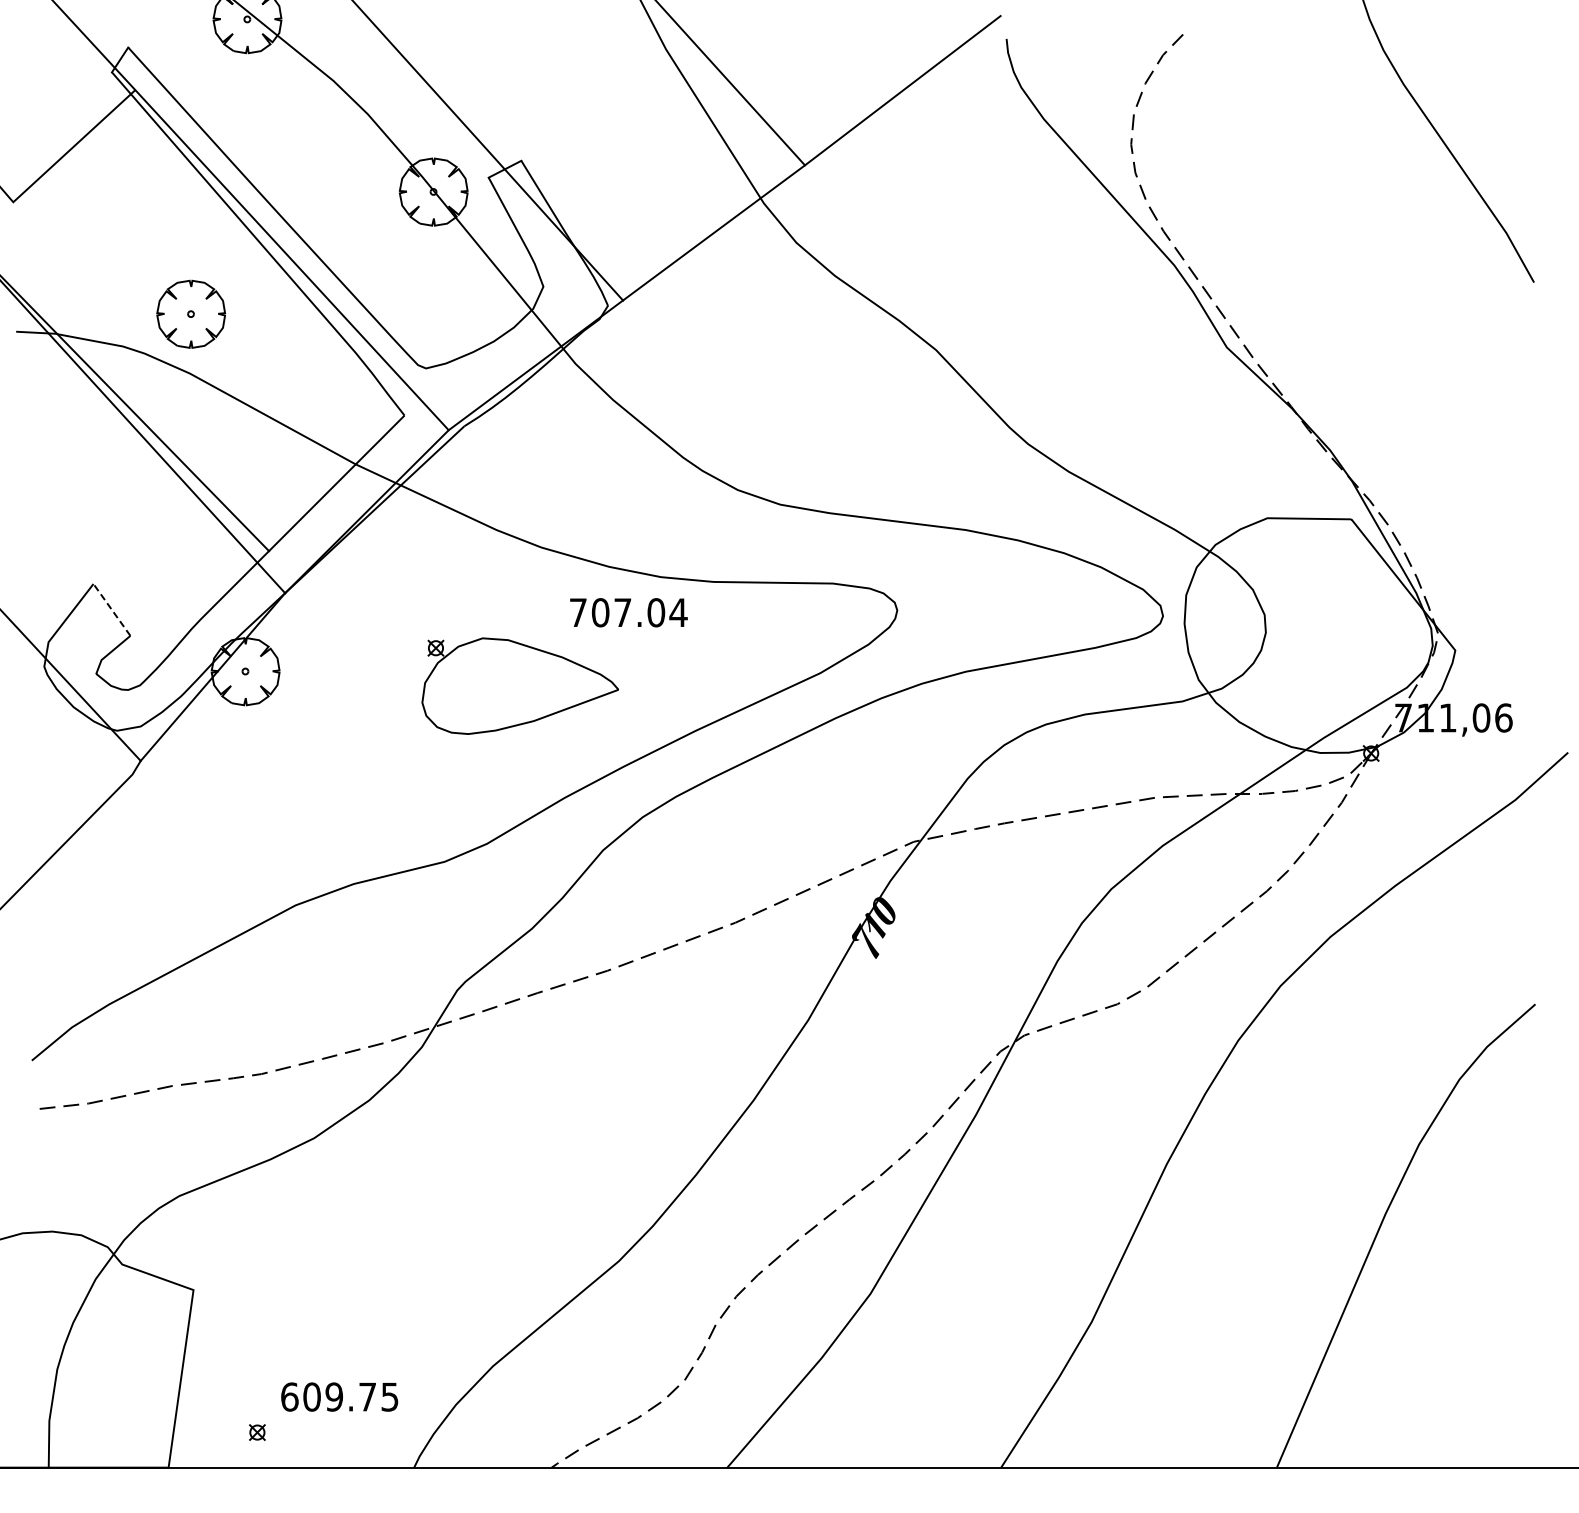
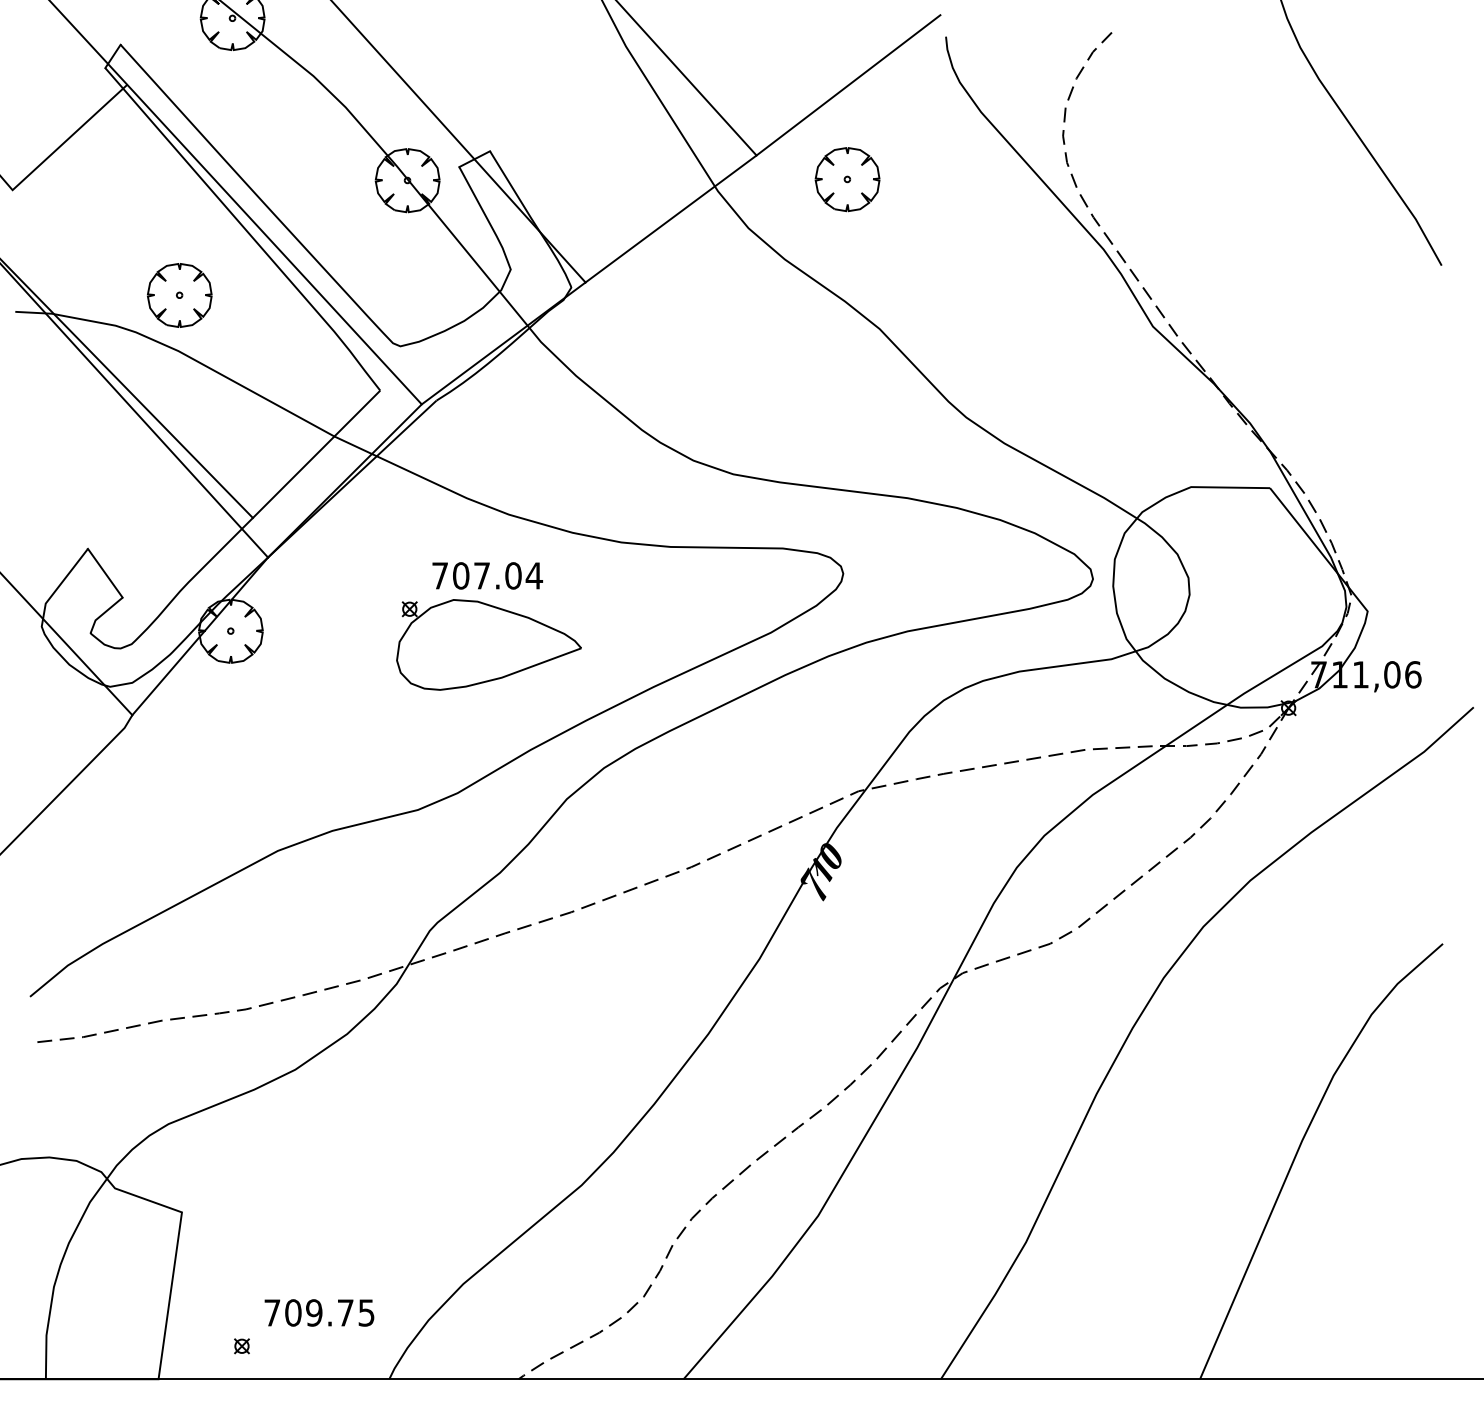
part: (901, 190) -> (847, 179), added
line: (111, 609) -> (104, 572), dashed -> solid
text: (628, 612) -> (487, 575), moved
text: (289, 1396) -> (272, 1312), 609.75 -> 709.75

